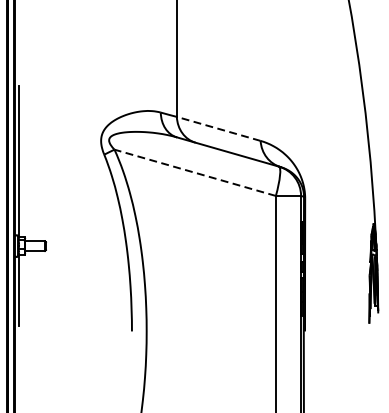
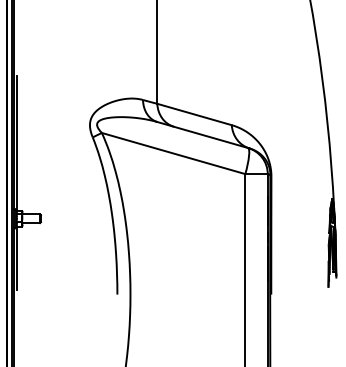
line: (218, 128) -> (194, 114), dashed -> solid
line: (195, 172) -> (173, 153), dashed -> solid

